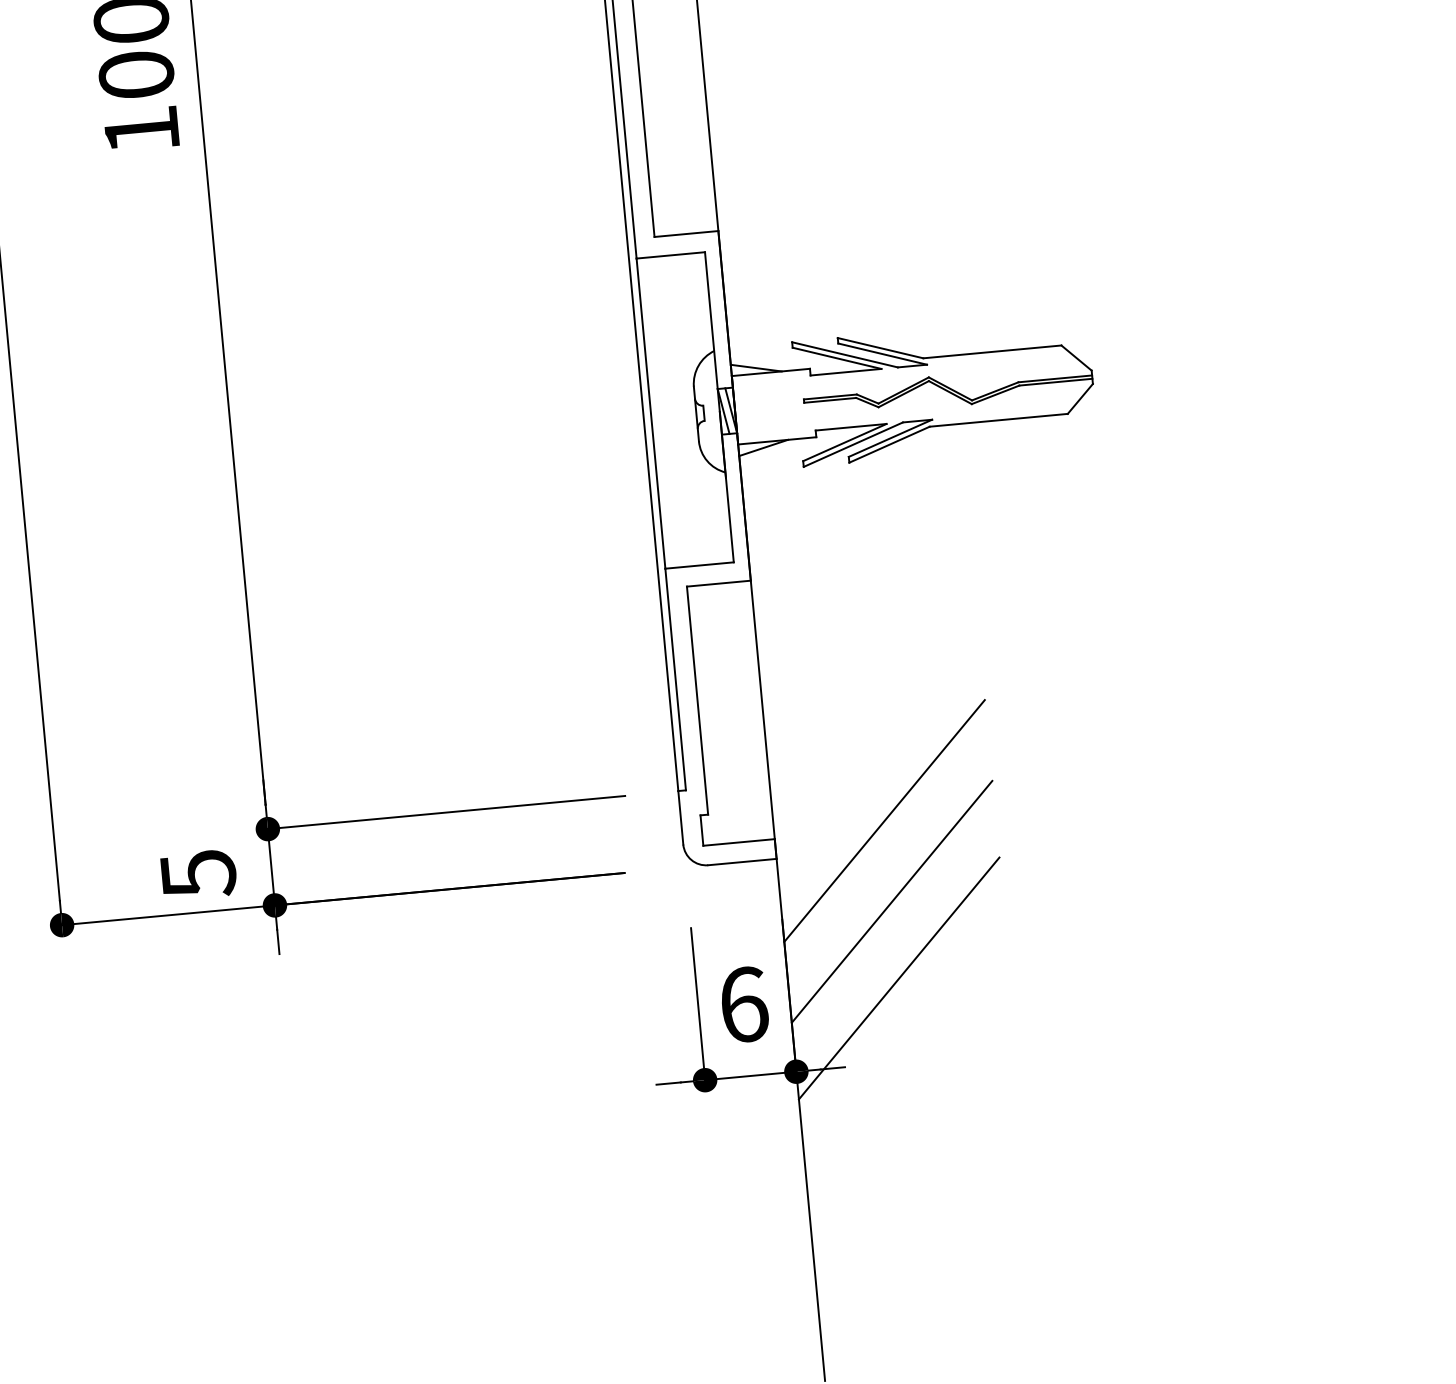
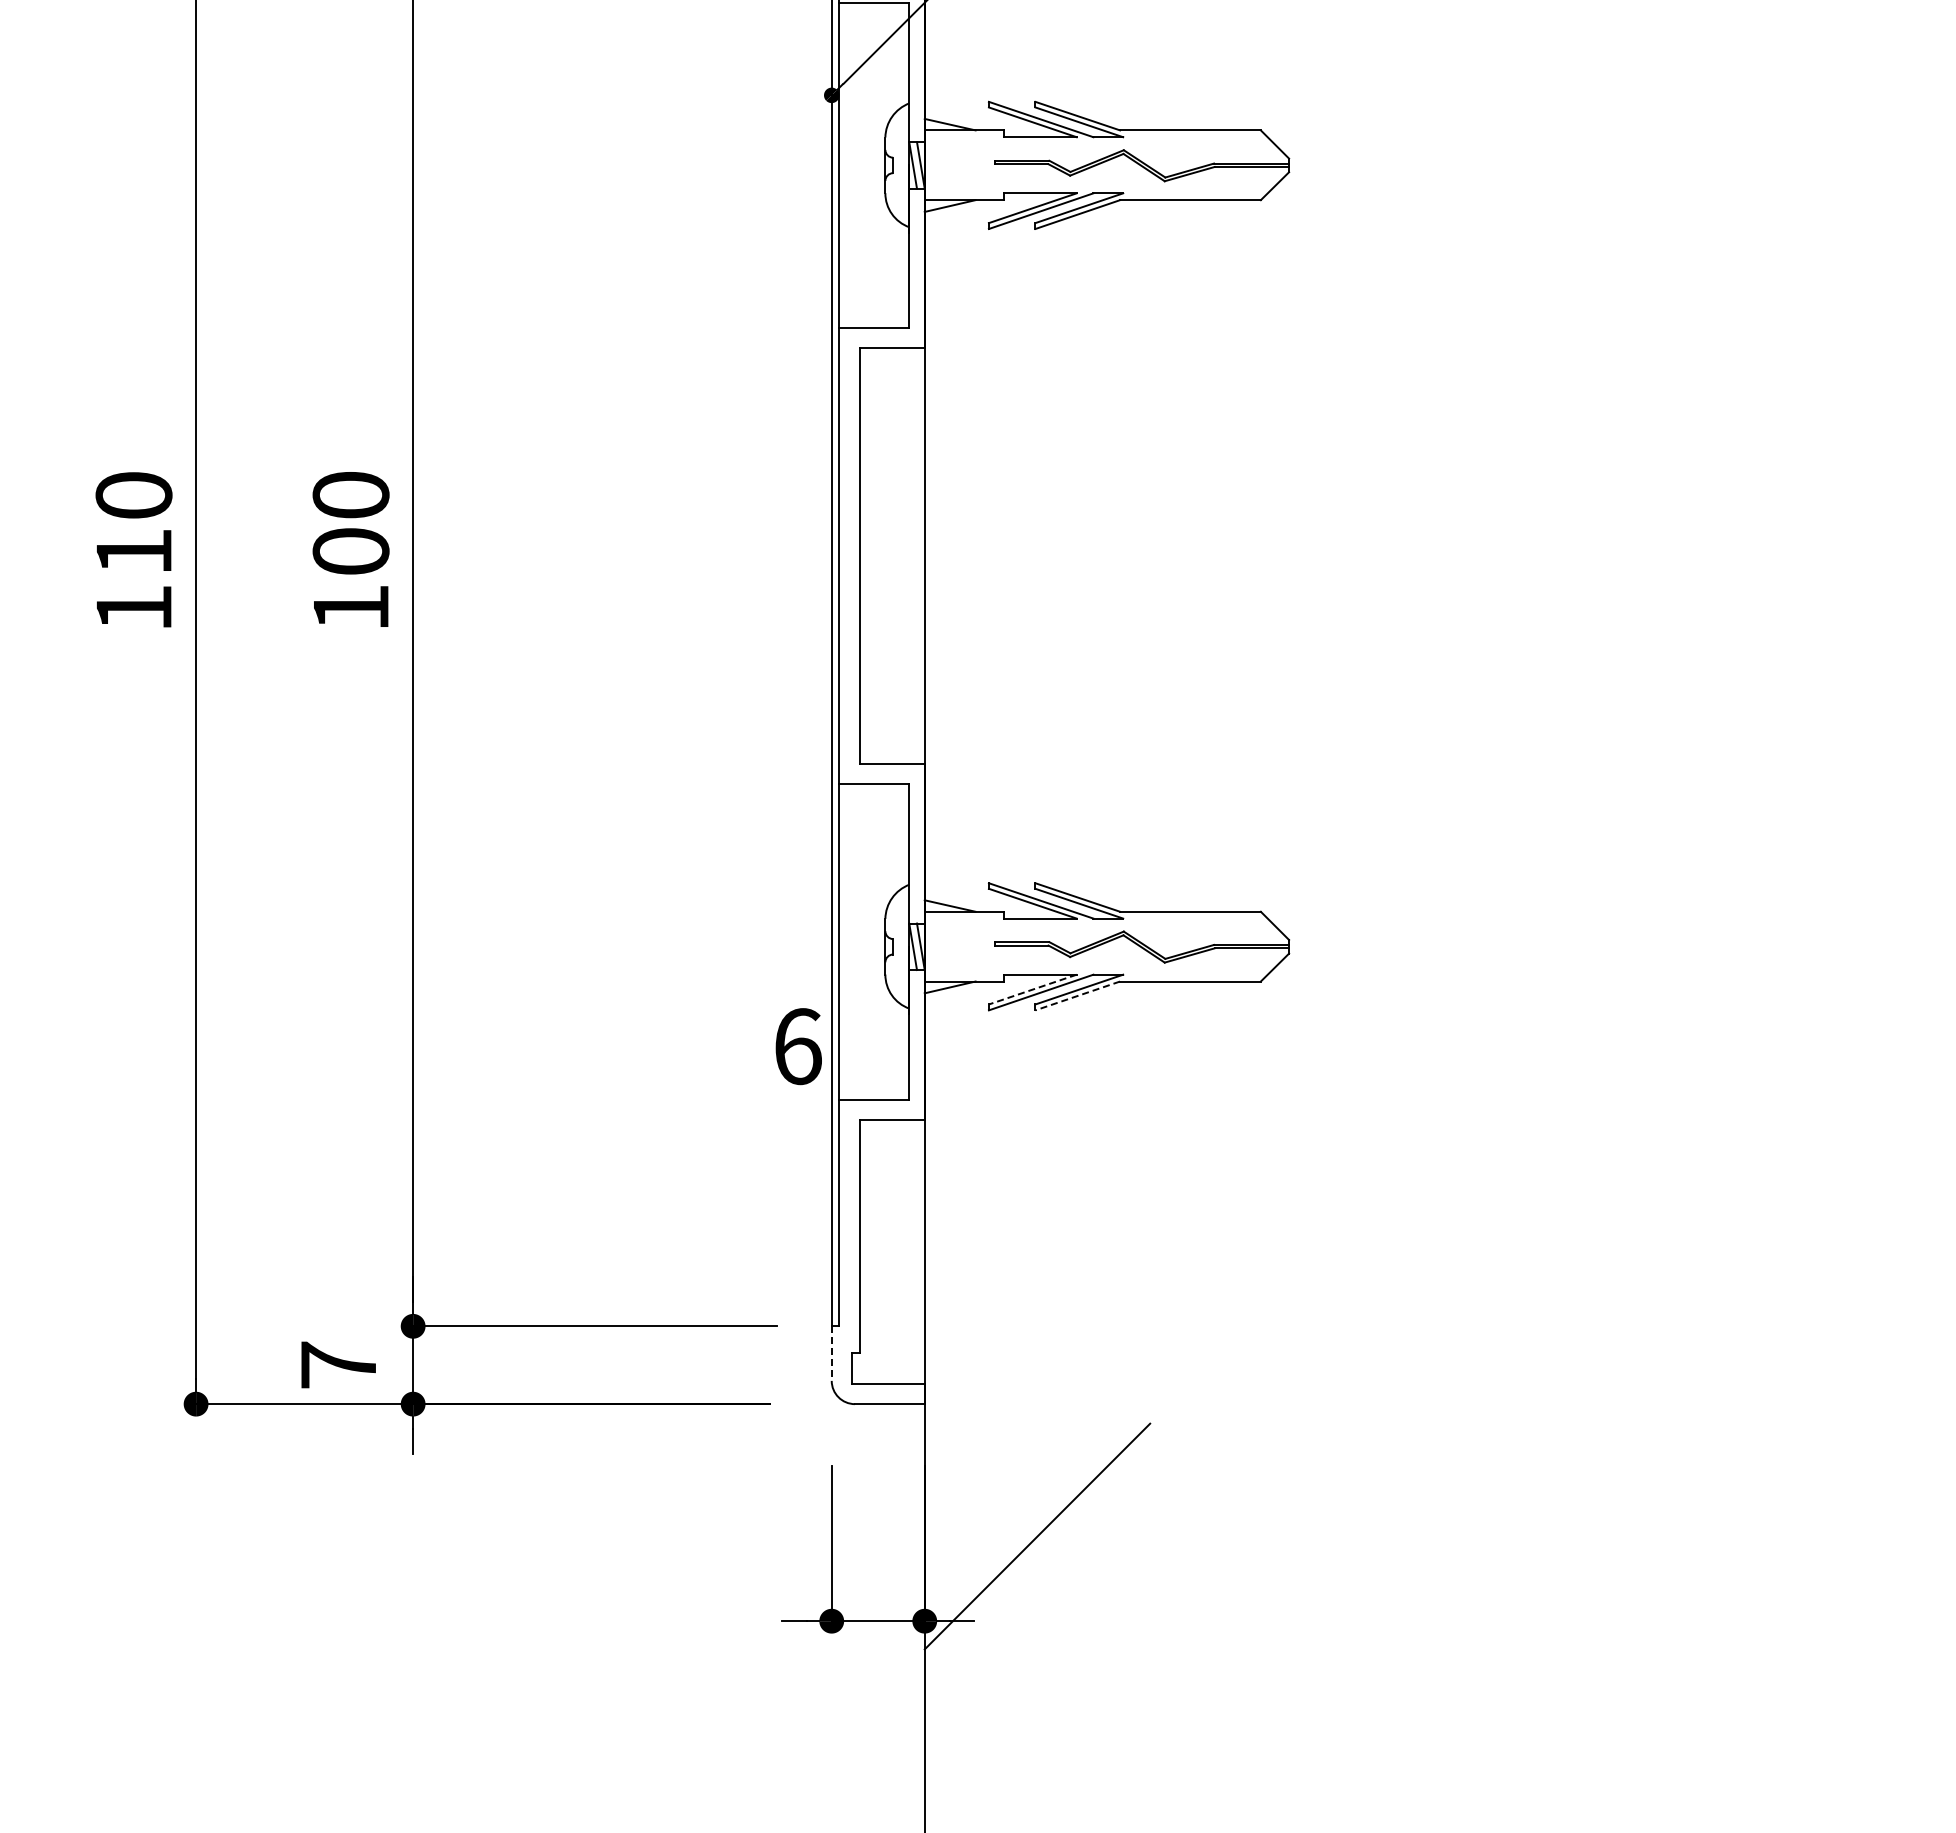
line: (844, 442) -> (1032, 989), solid -> dashed
line: (889, 444) -> (1077, 995), solid -> dashed
line: (680, 818) -> (831, 1354), solid -> dashed
line: (884, 820) -> (1037, 1375), removed
text: (199, 874) -> (339, 1365), 5 -> 7
line: (892, 901) -> (1037, 1458), removed
text: (744, 1004) -> (798, 1046), moved

